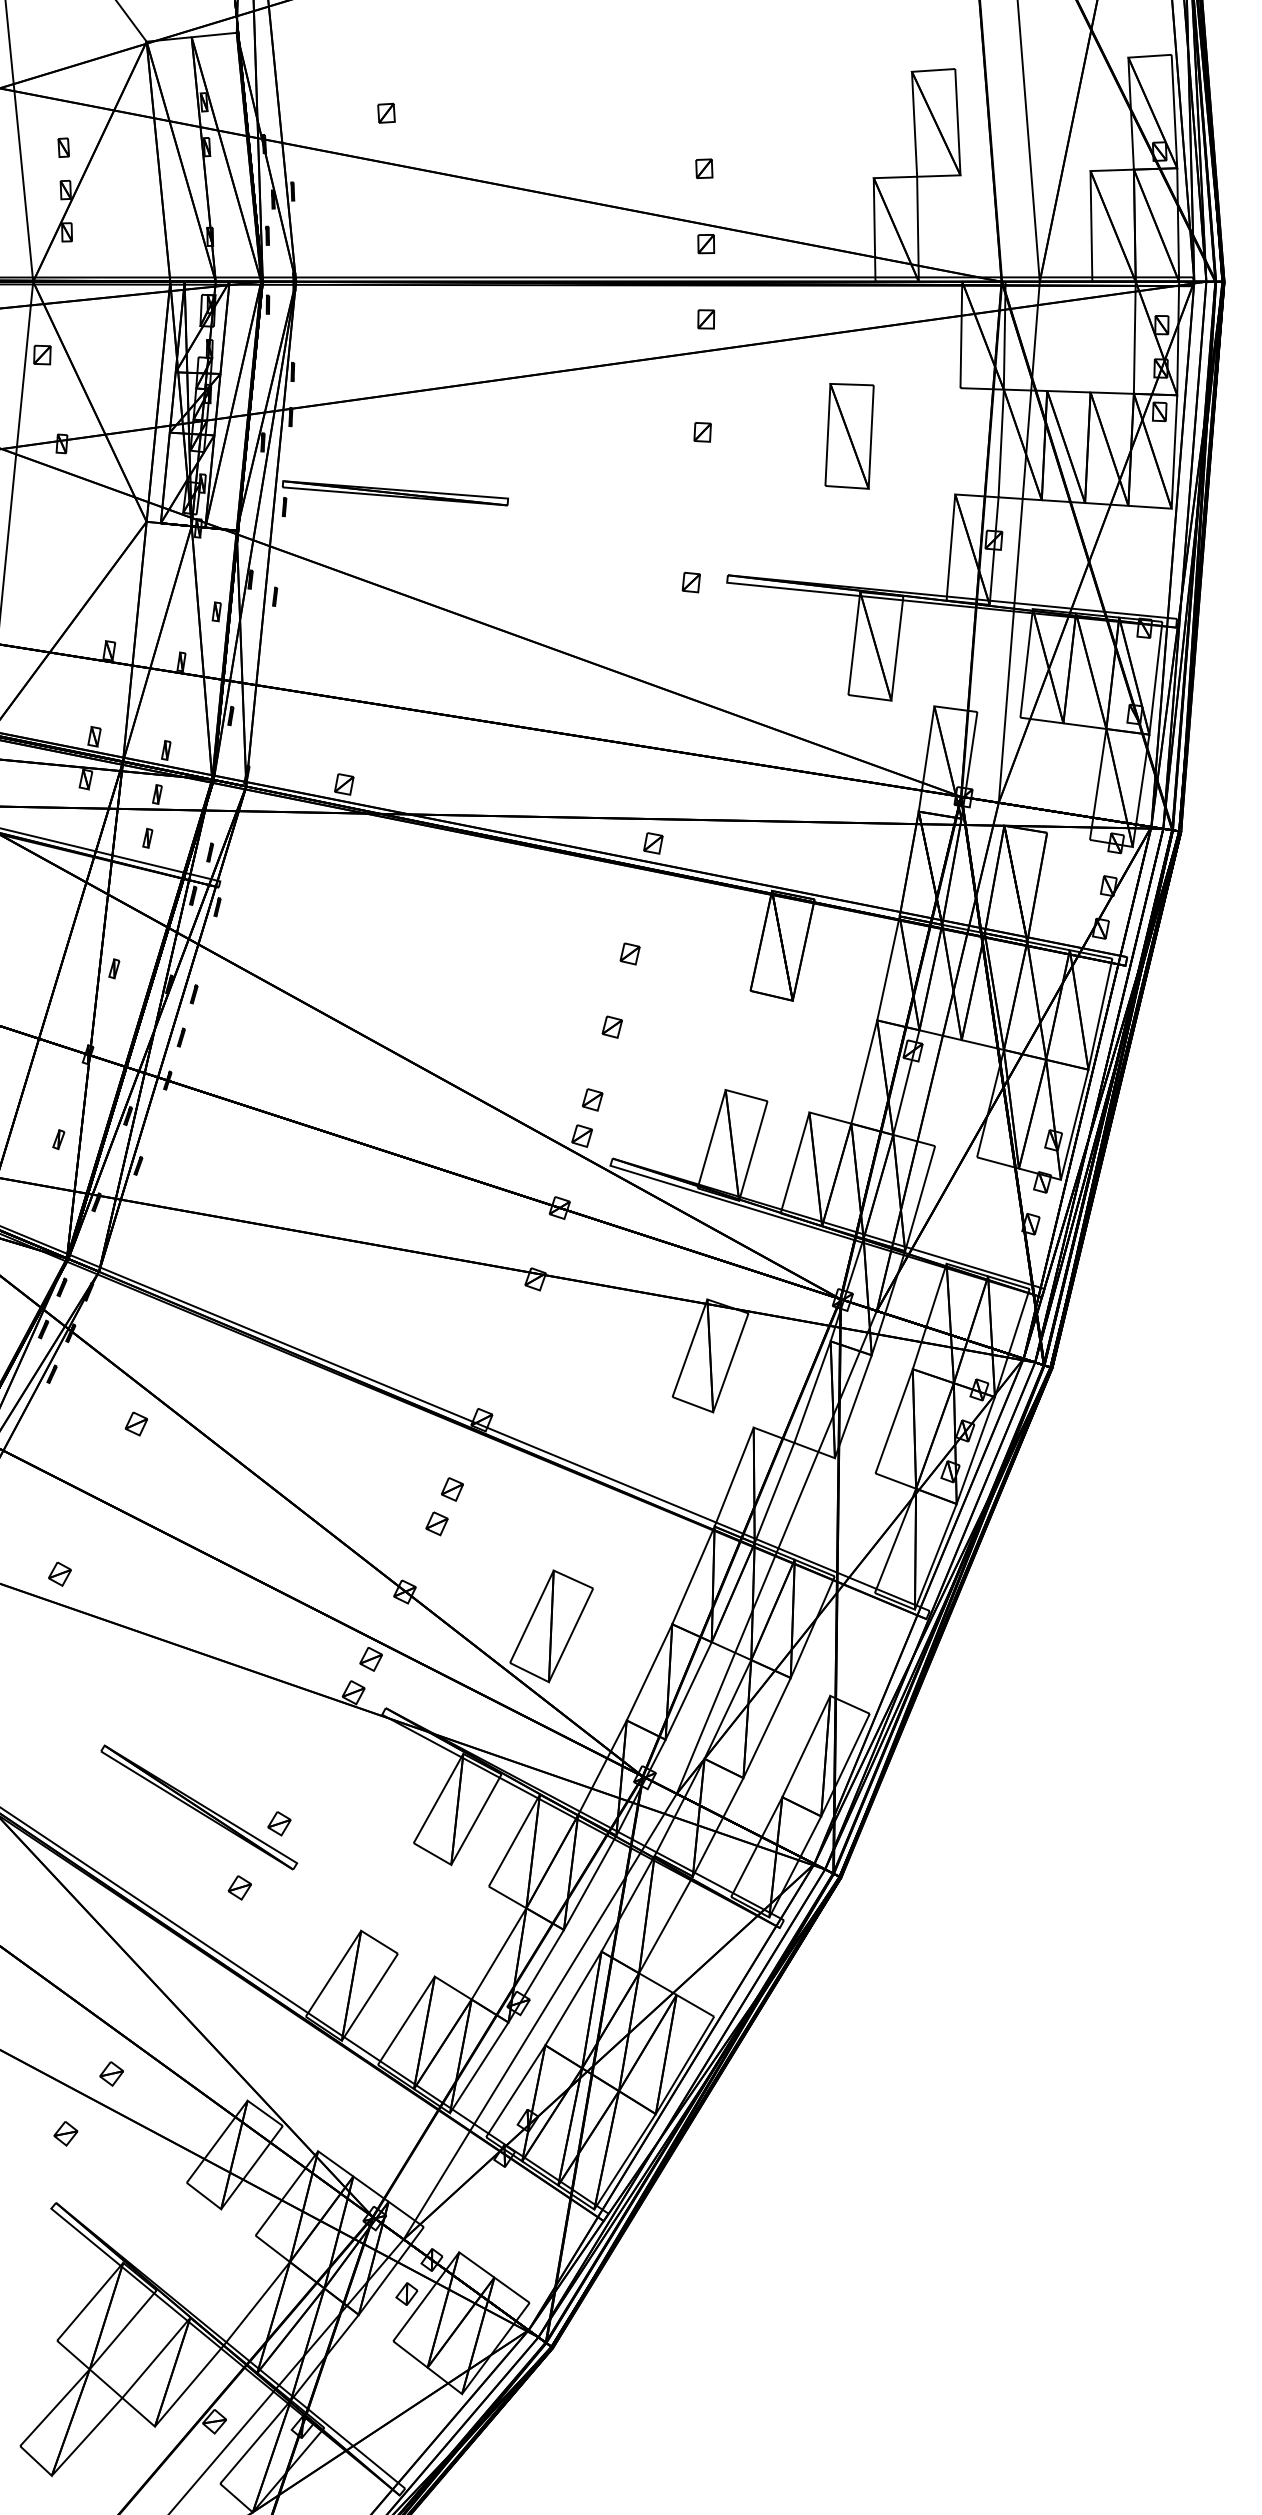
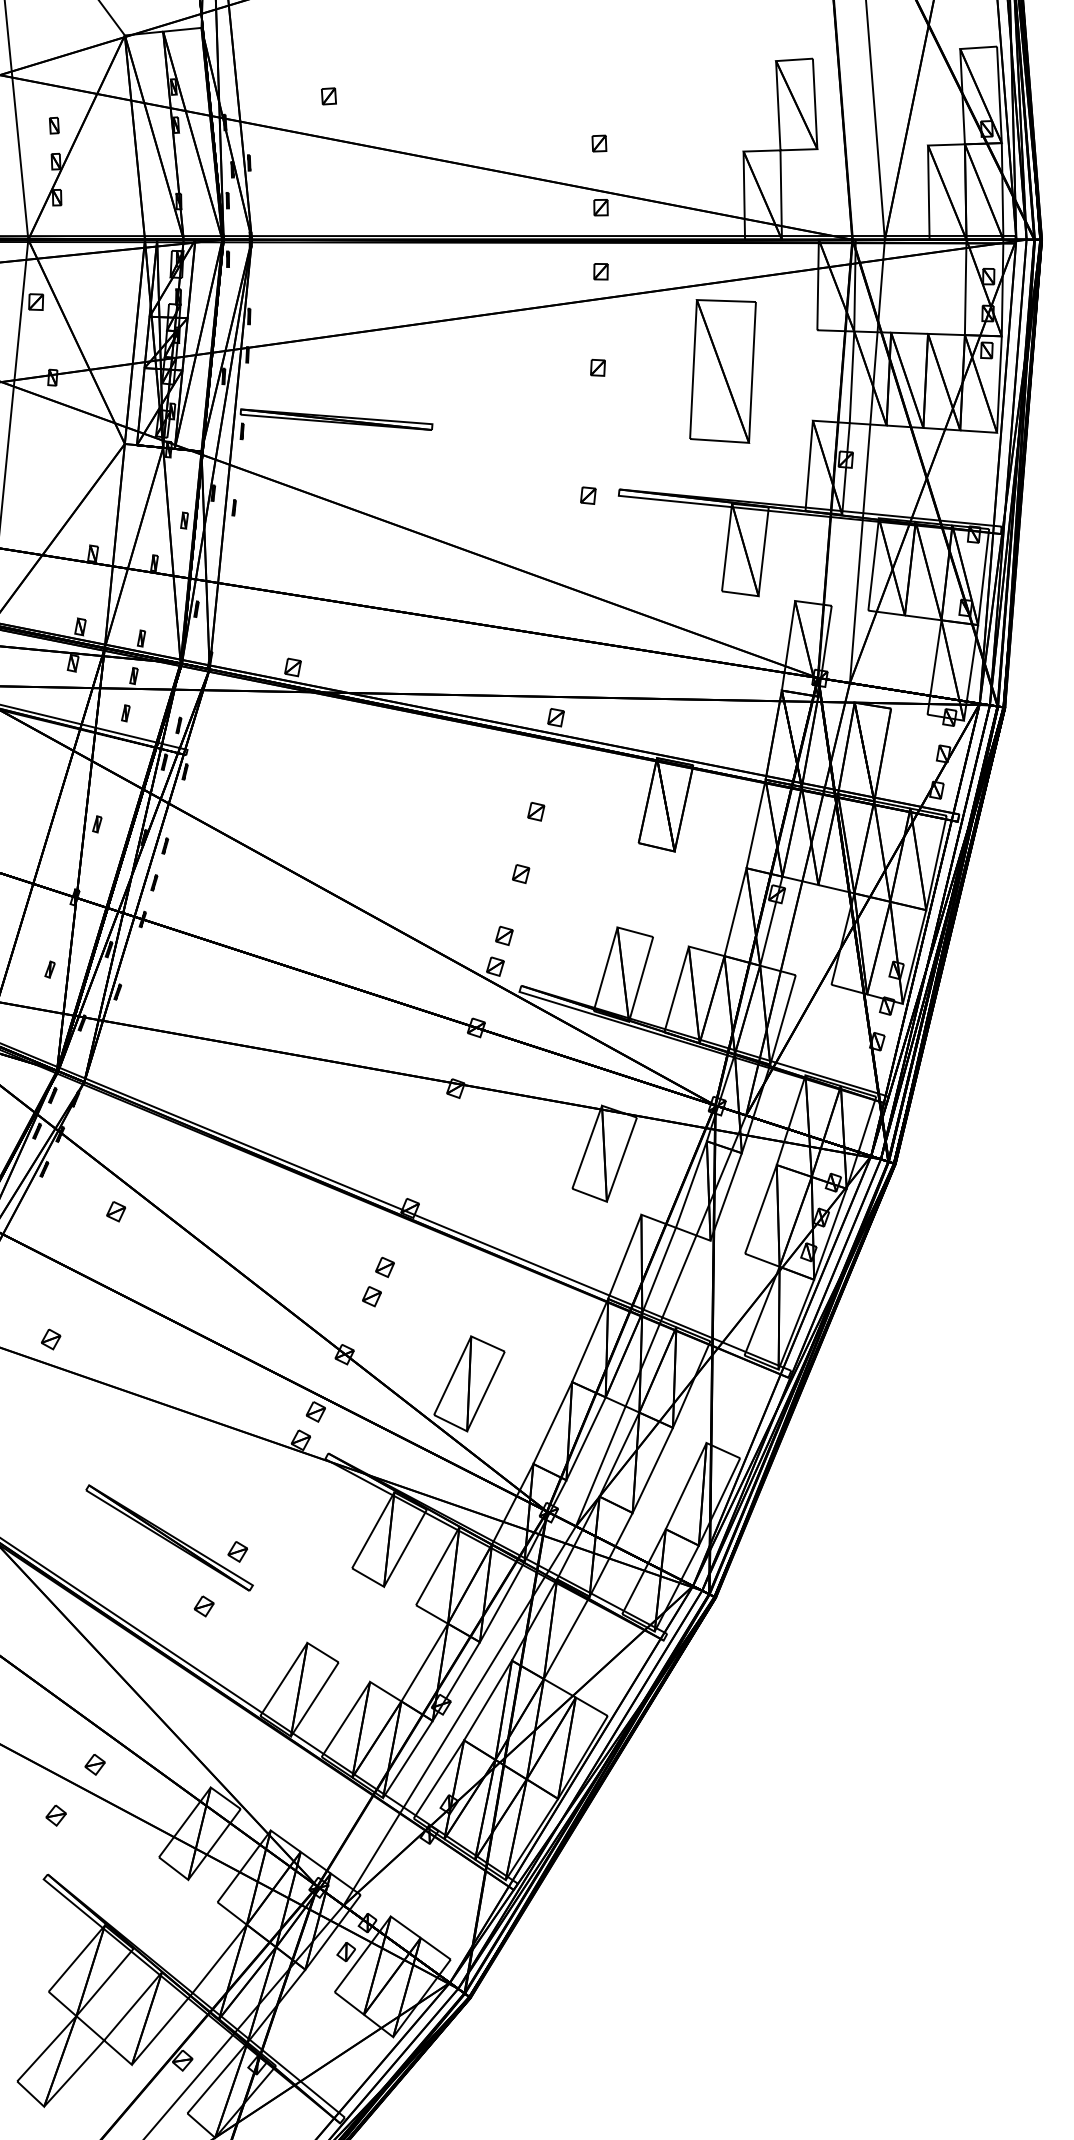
part: (848, 435) -> (722, 370), size x1.6

